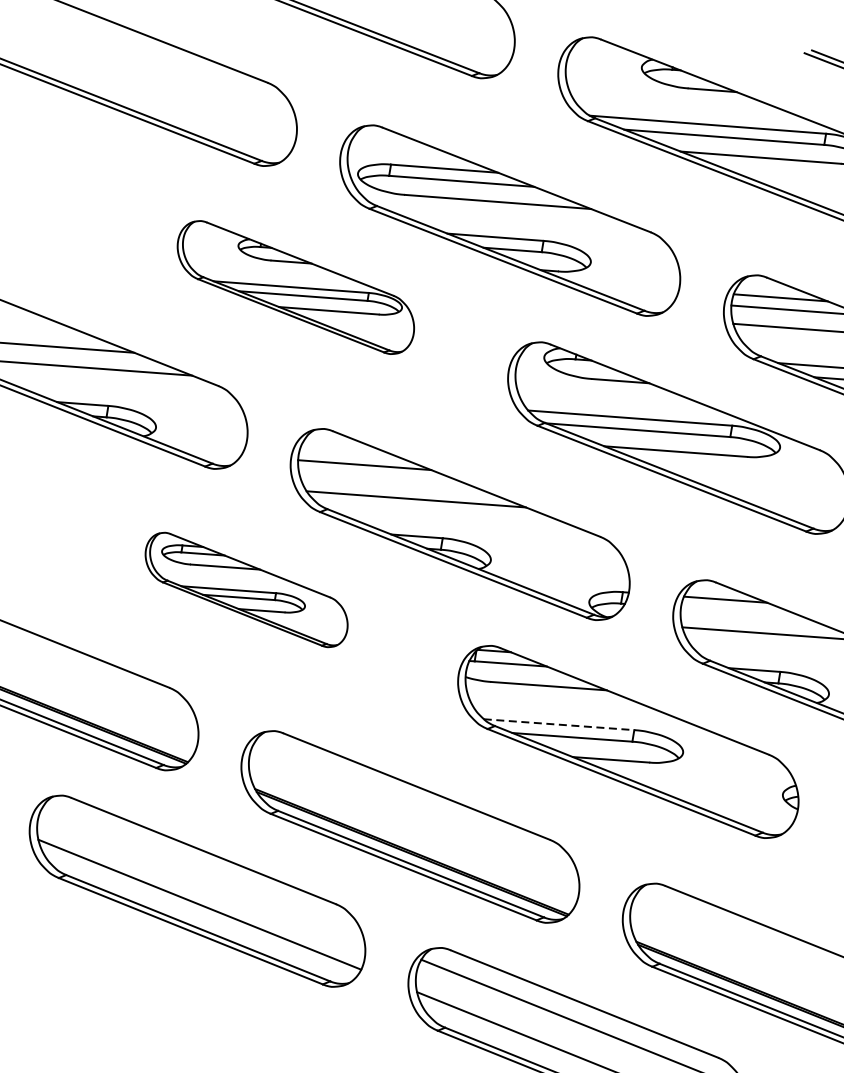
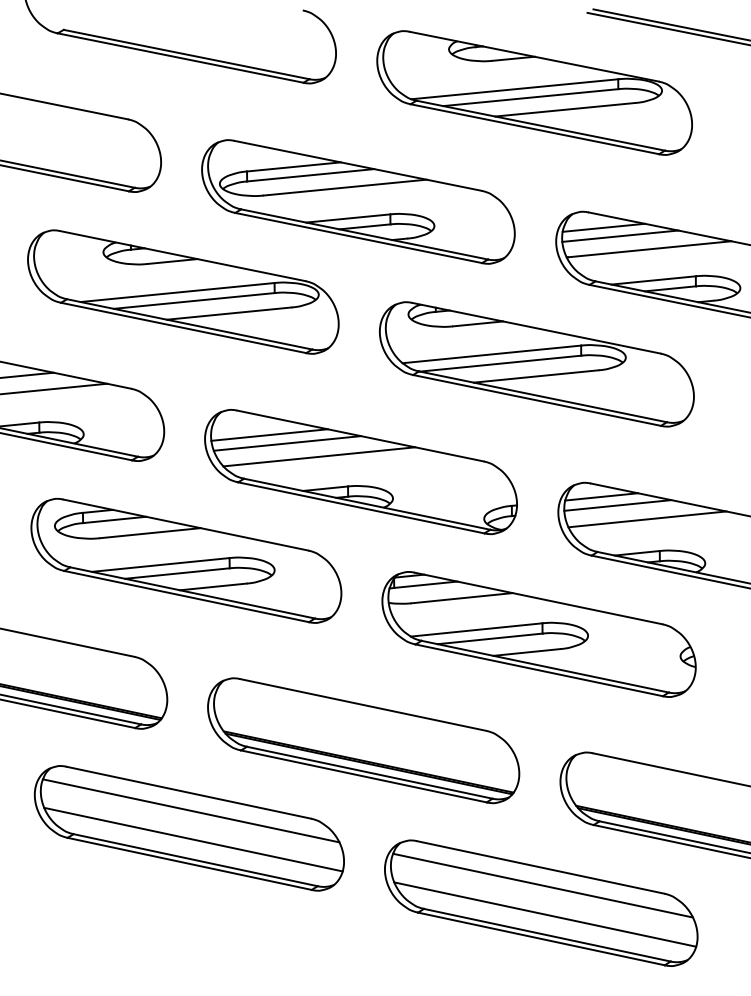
part: (296, 286) -> (183, 291), size x1.43
line: (383, 478) -> (287, 443), added
part: (246, 589) -> (186, 560), size x1.67
line: (741, 612) -> (617, 505), added
line: (560, 724) -> (477, 629), dashed -> solid
line: (202, 871) -> (190, 810), added

